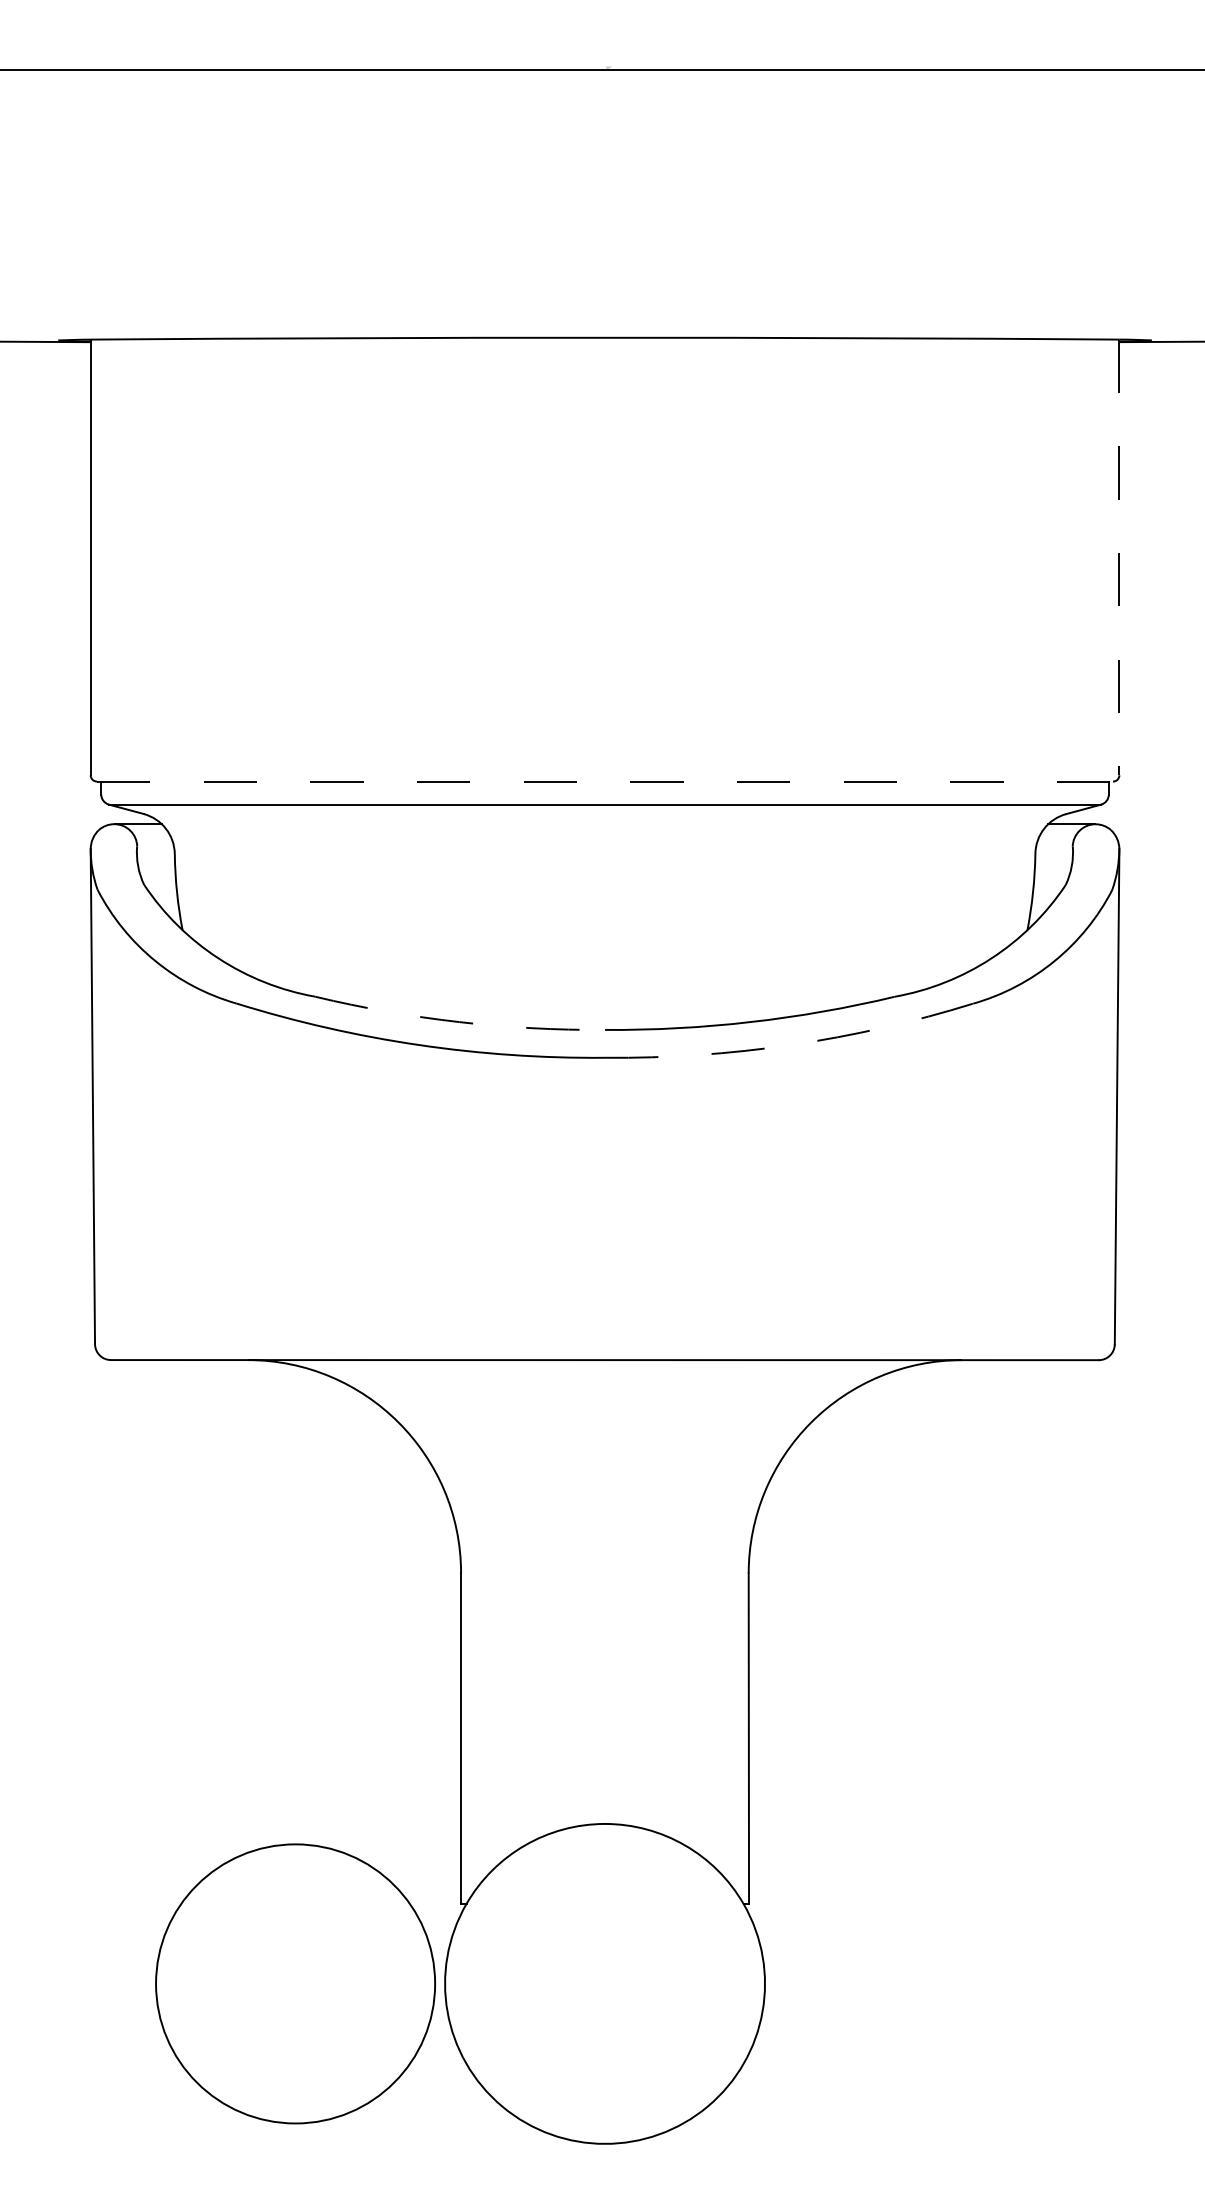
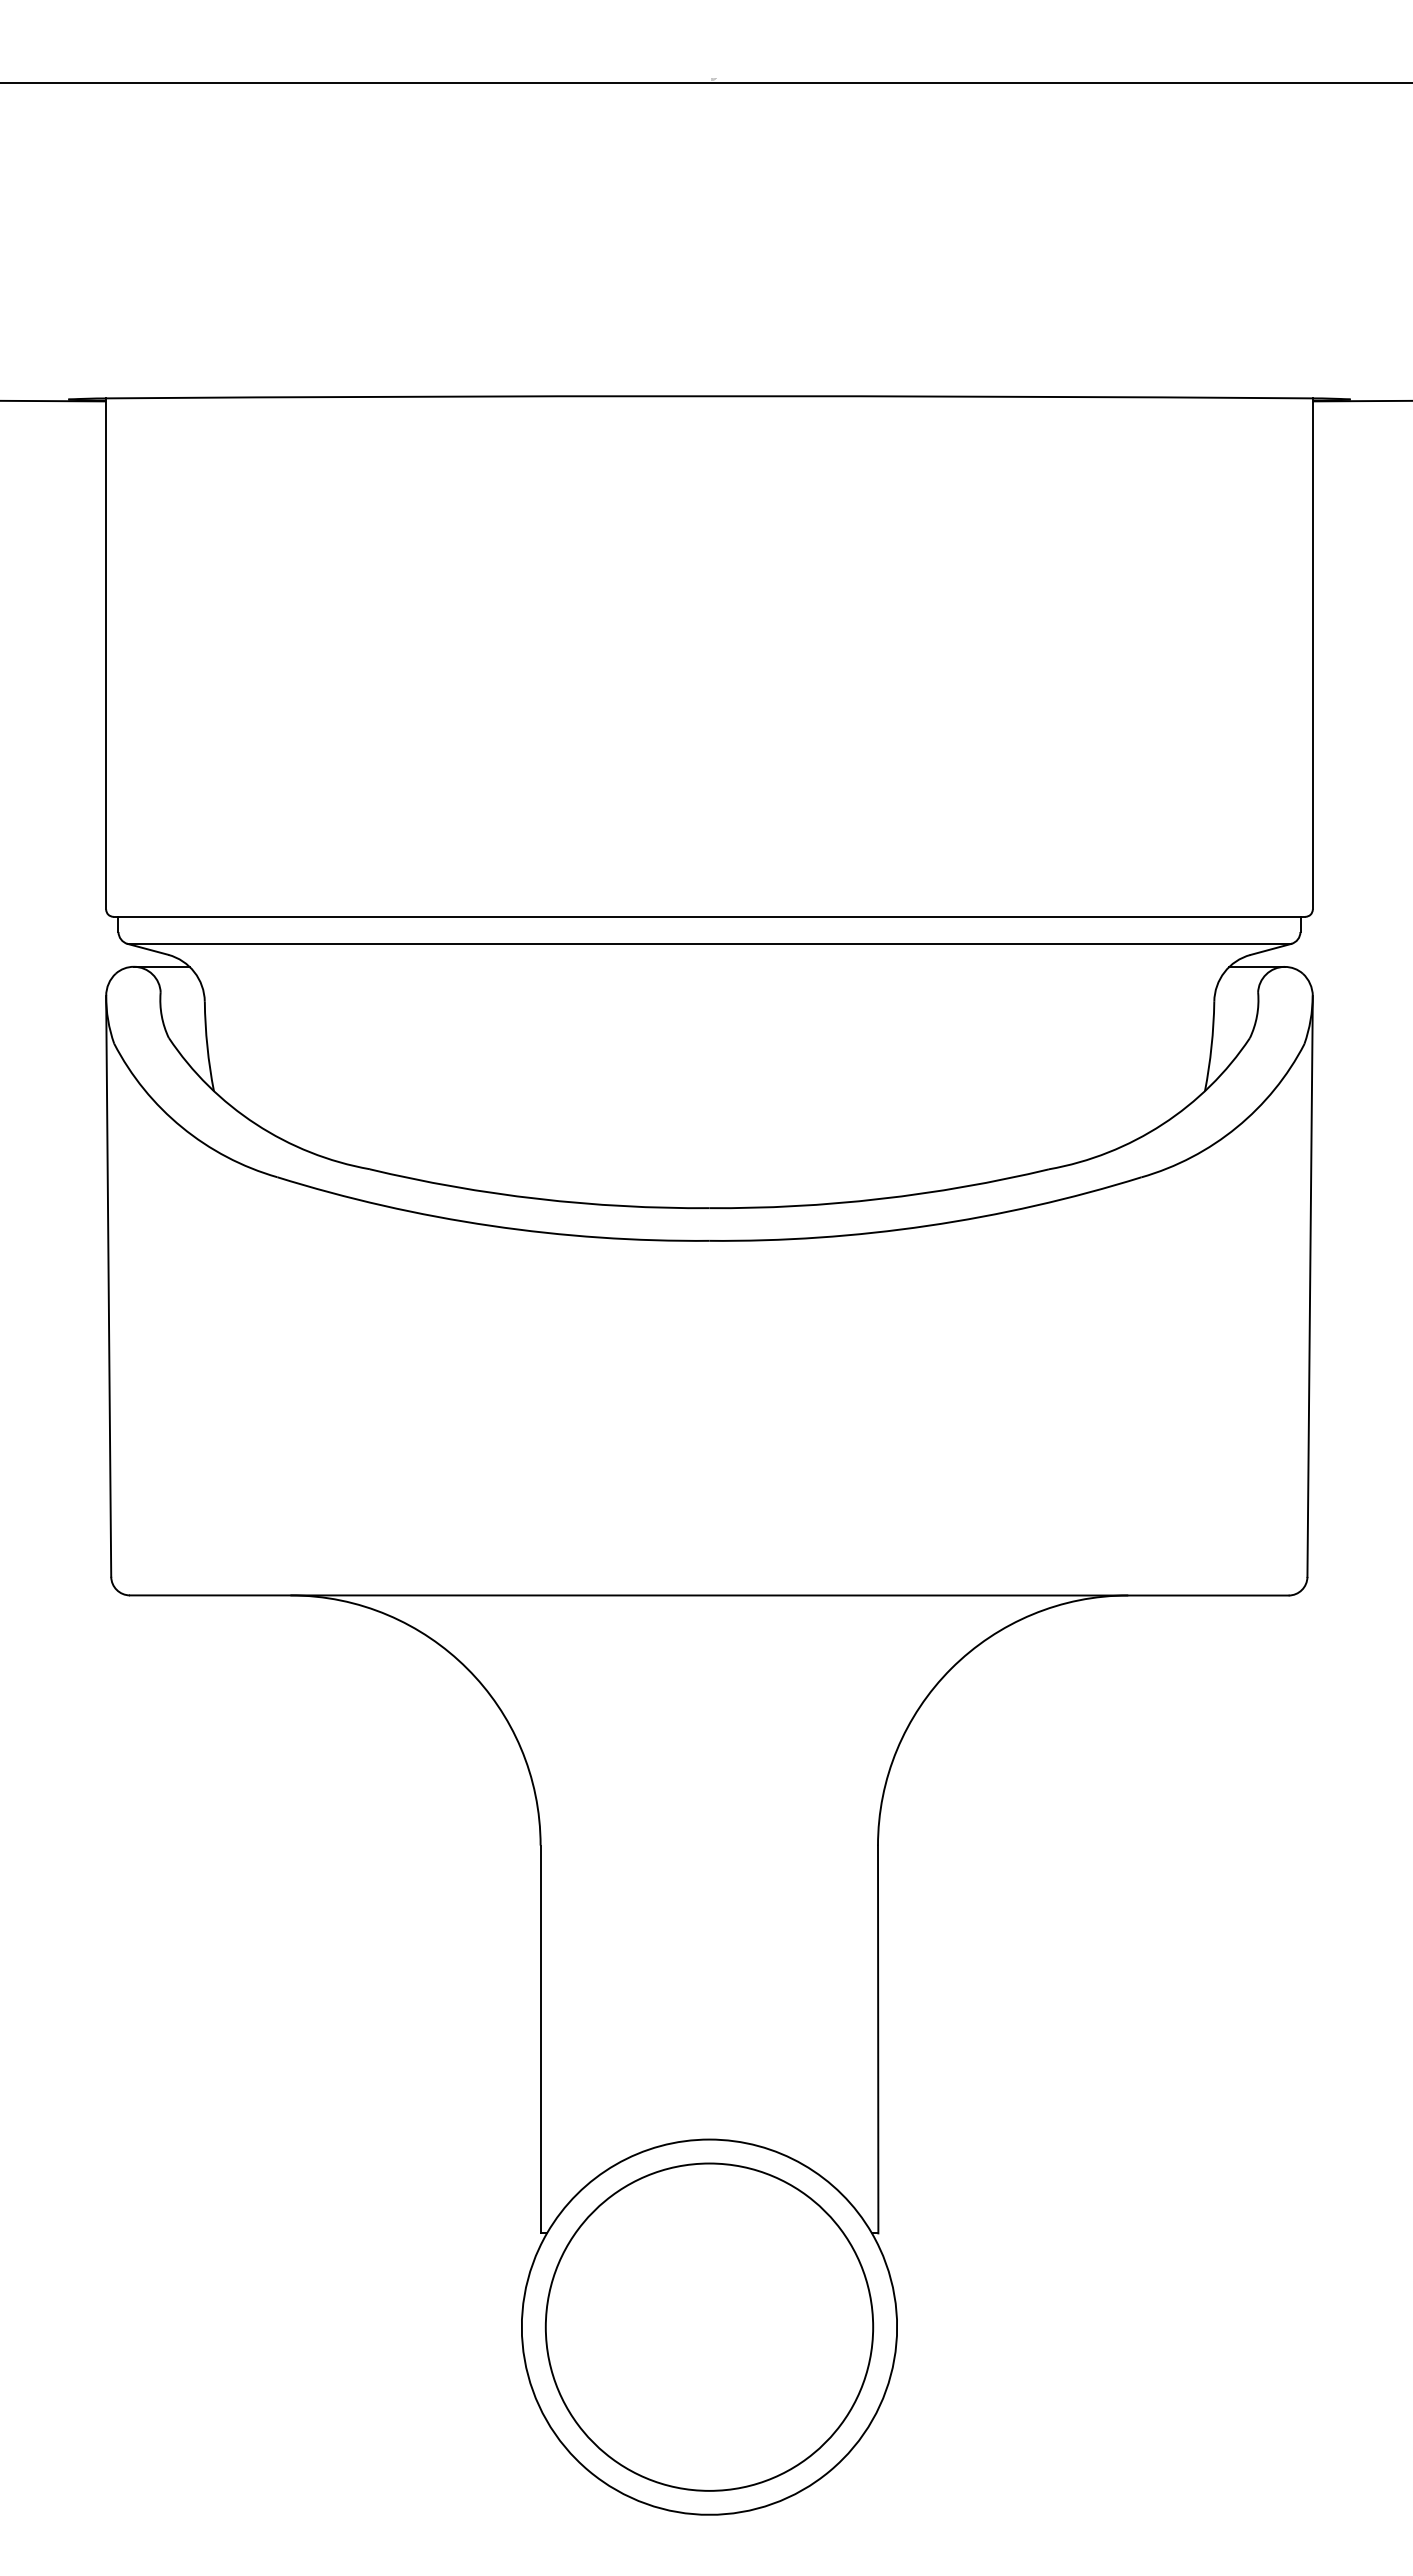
line: (1119, 557) -> (1312, 653), dashed -> solid
line: (605, 781) -> (709, 916), dashed -> solid
arc: (459, 1021) -> (538, 1198), dashed -> solid
arc: (790, 1044) -> (927, 1225), dashed -> solid
circle: (295, 1983) -> (709, 2326), moved

